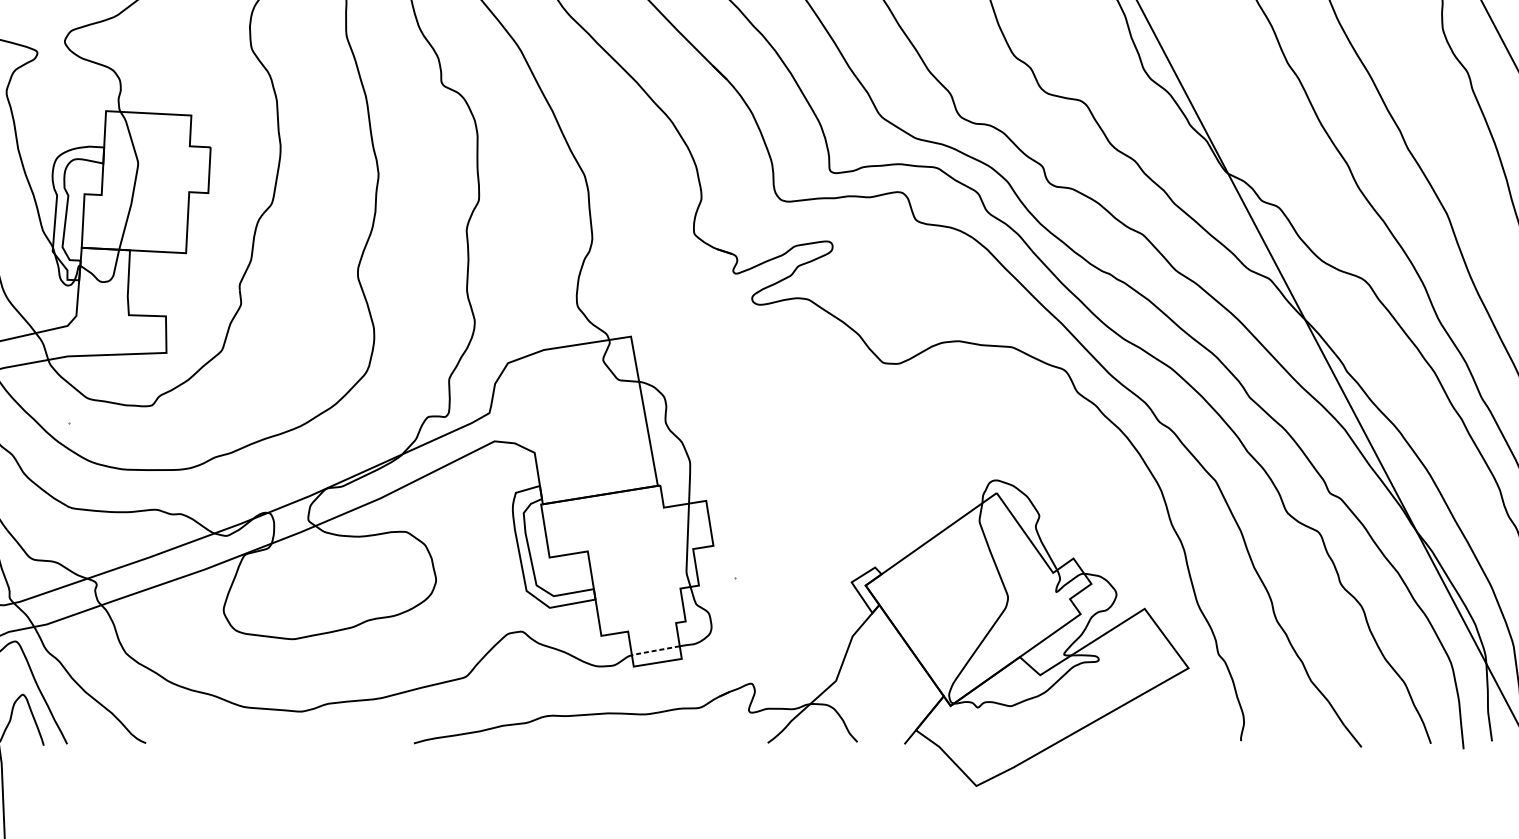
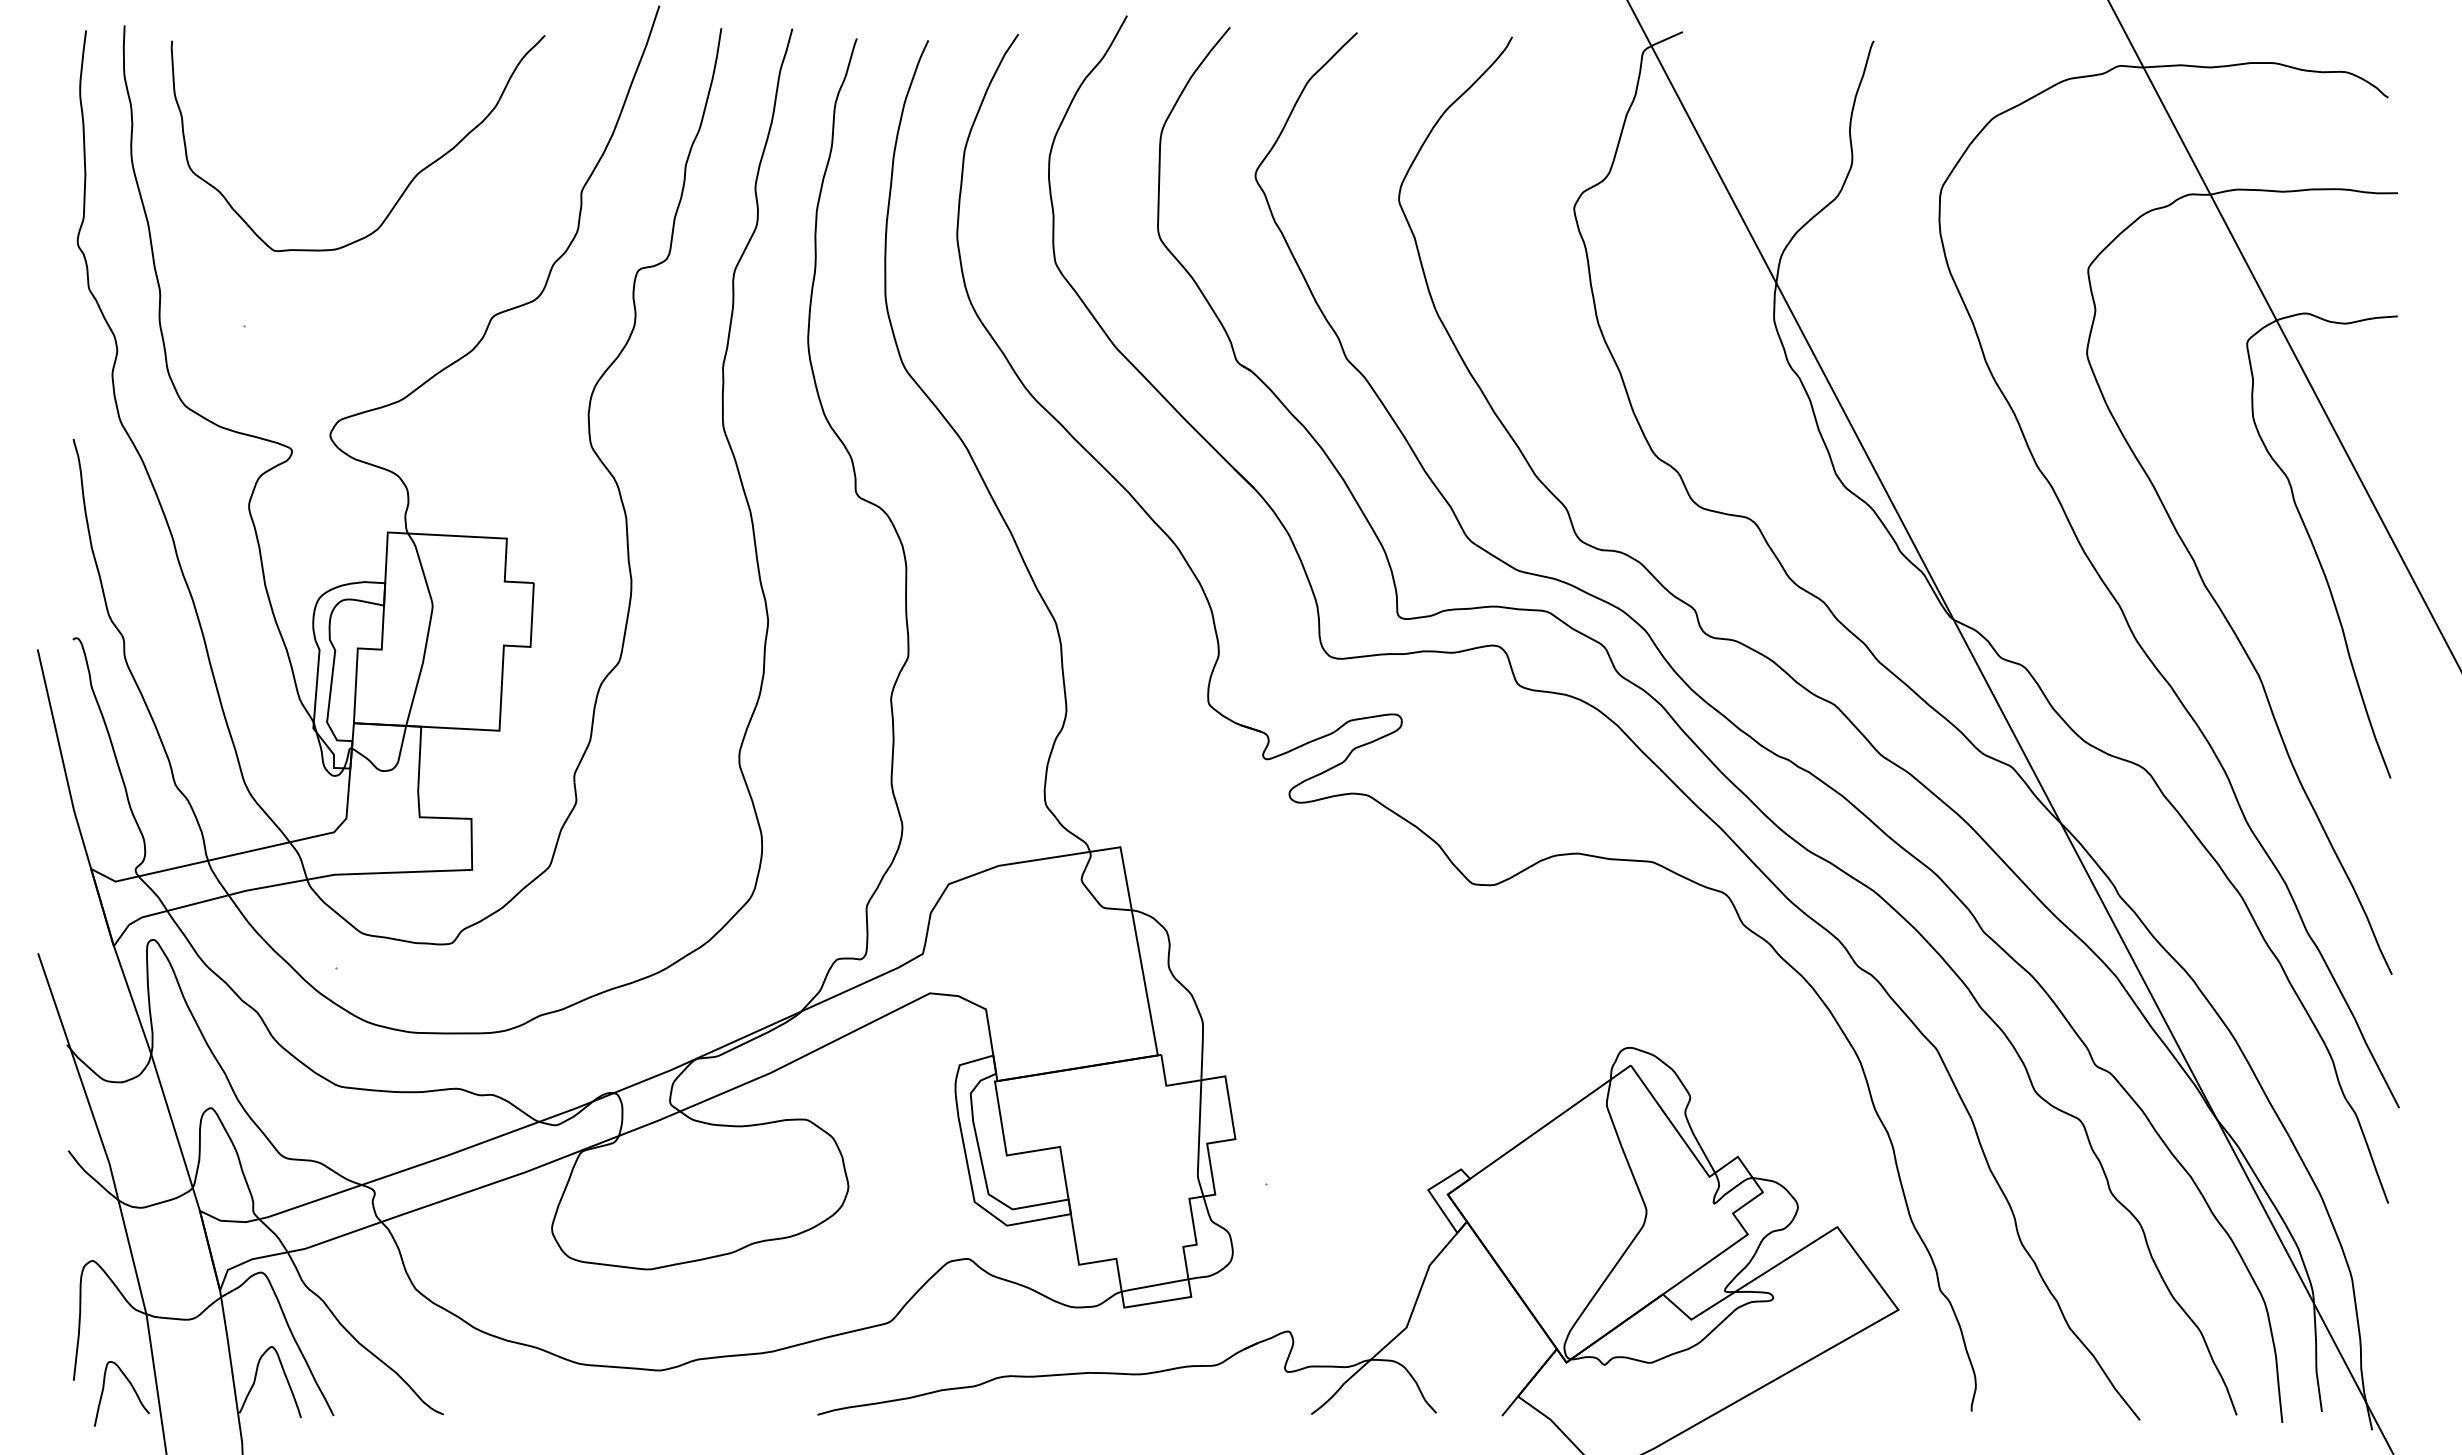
line: (655, 650) -> (1154, 1285), dashed -> solid

